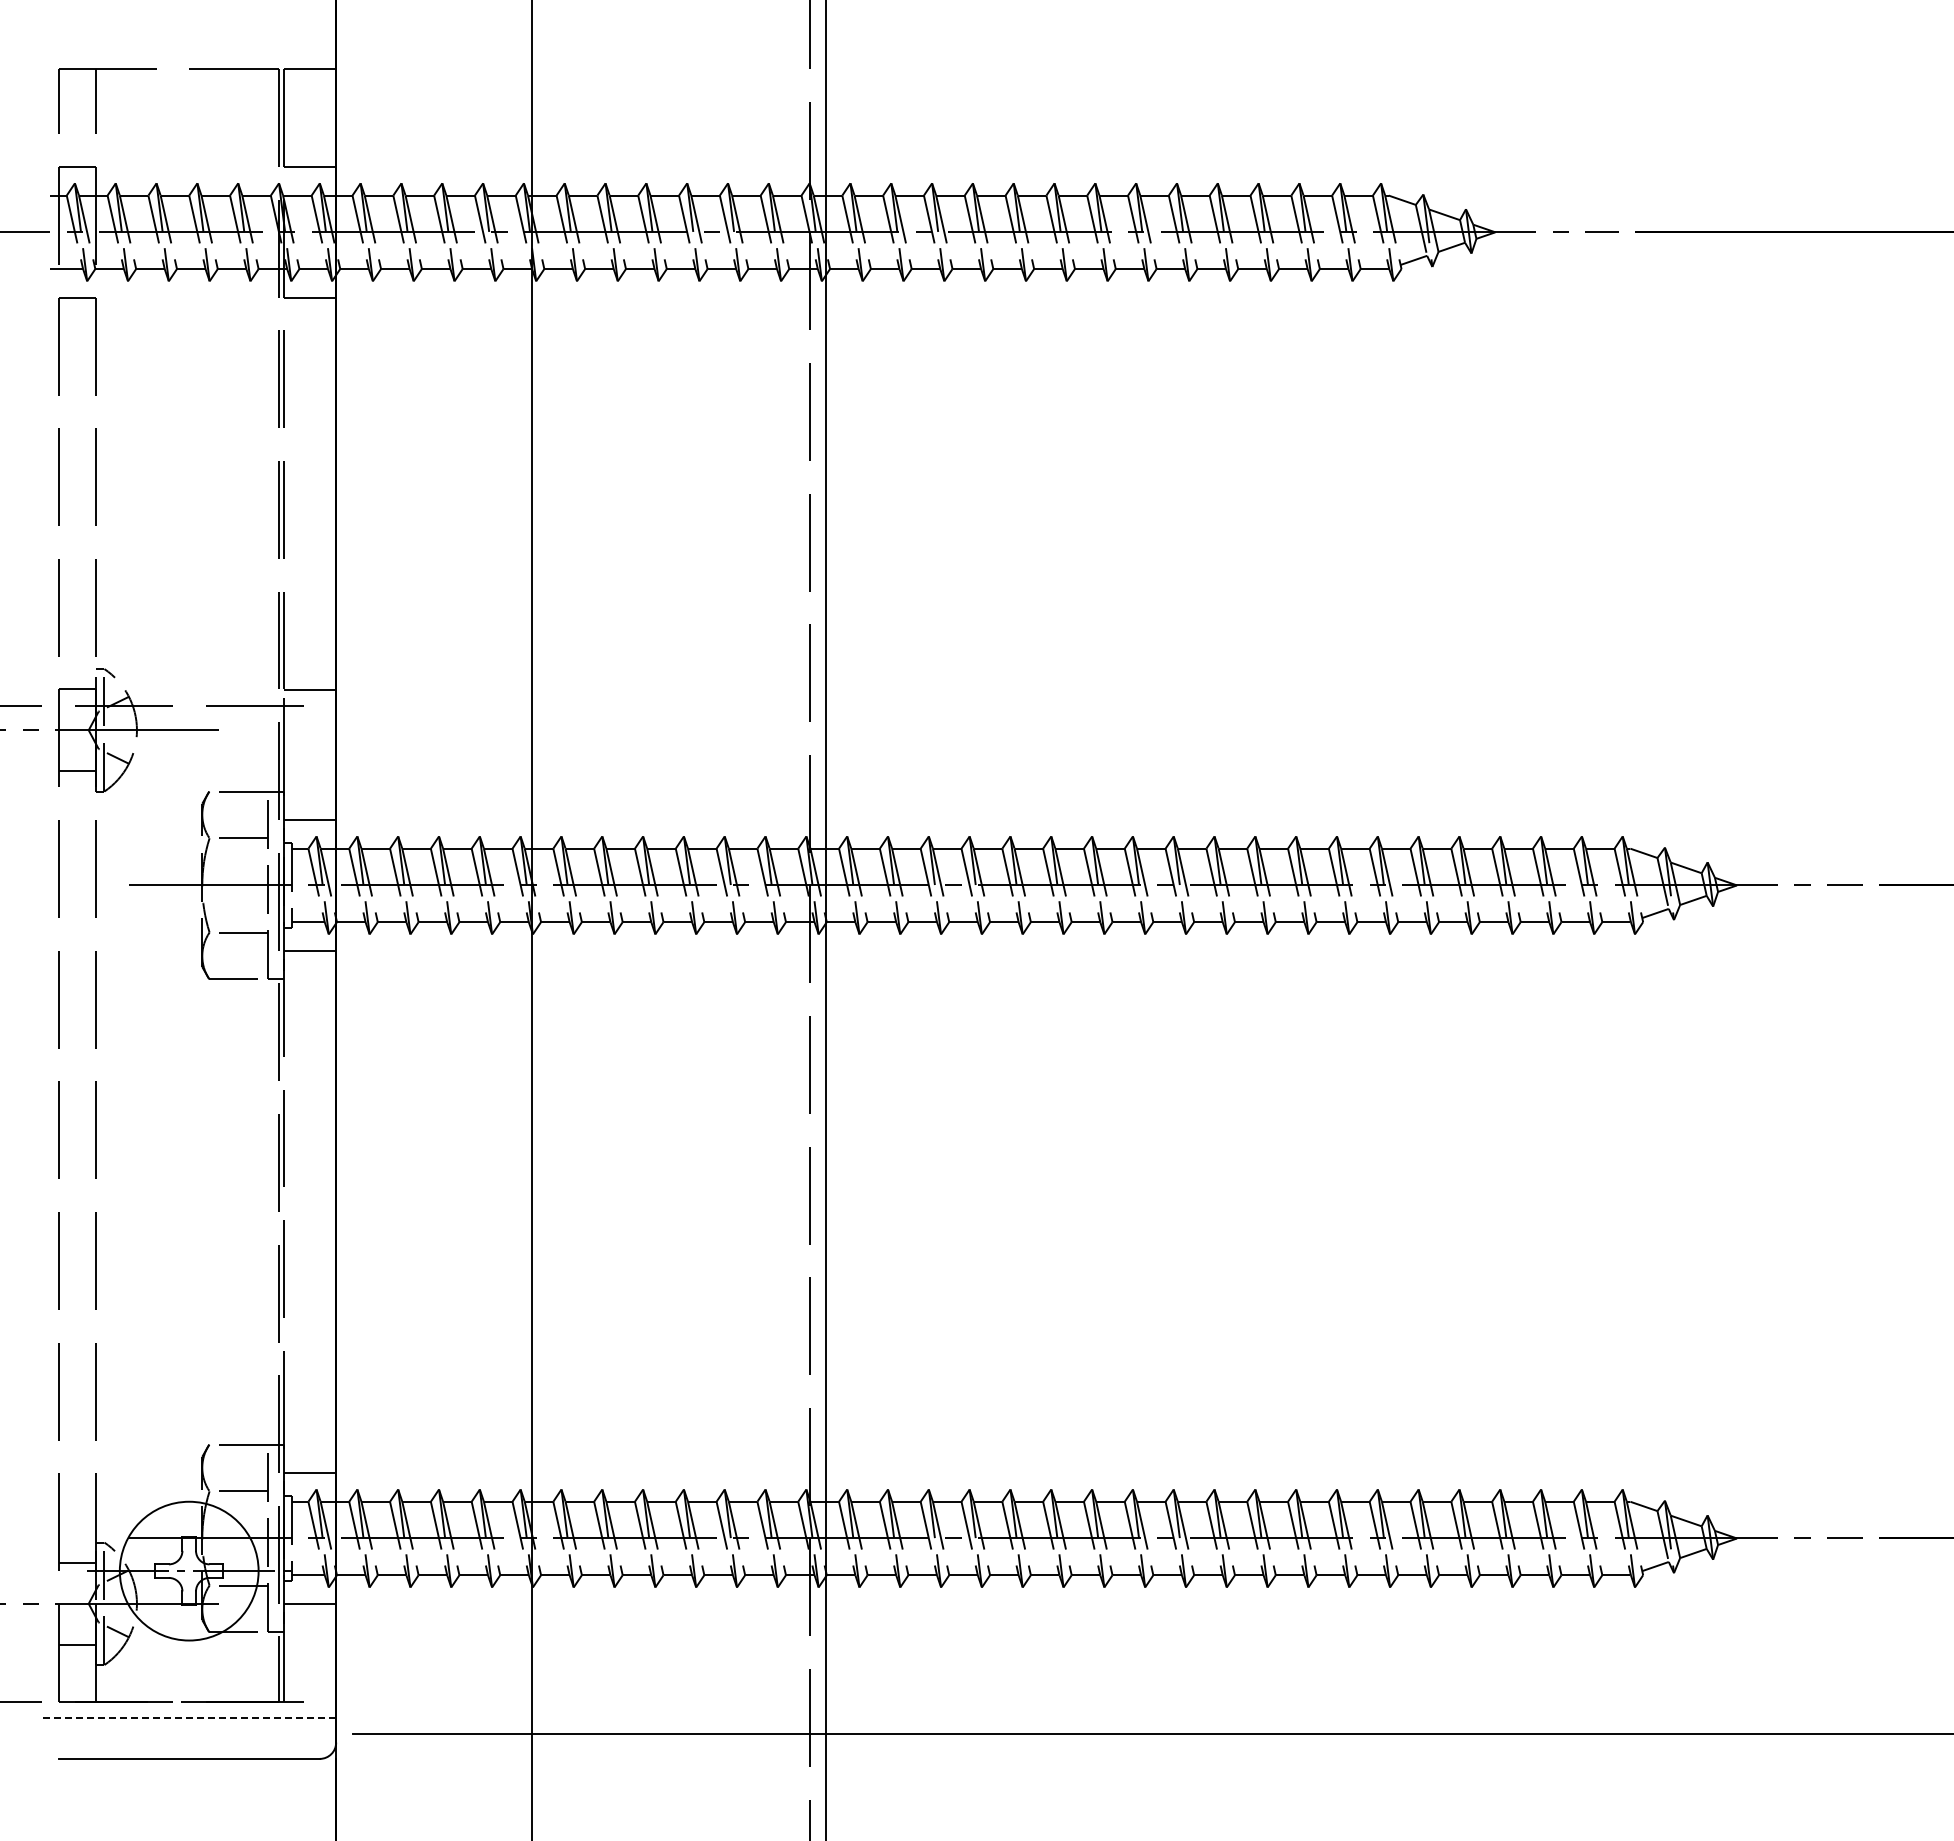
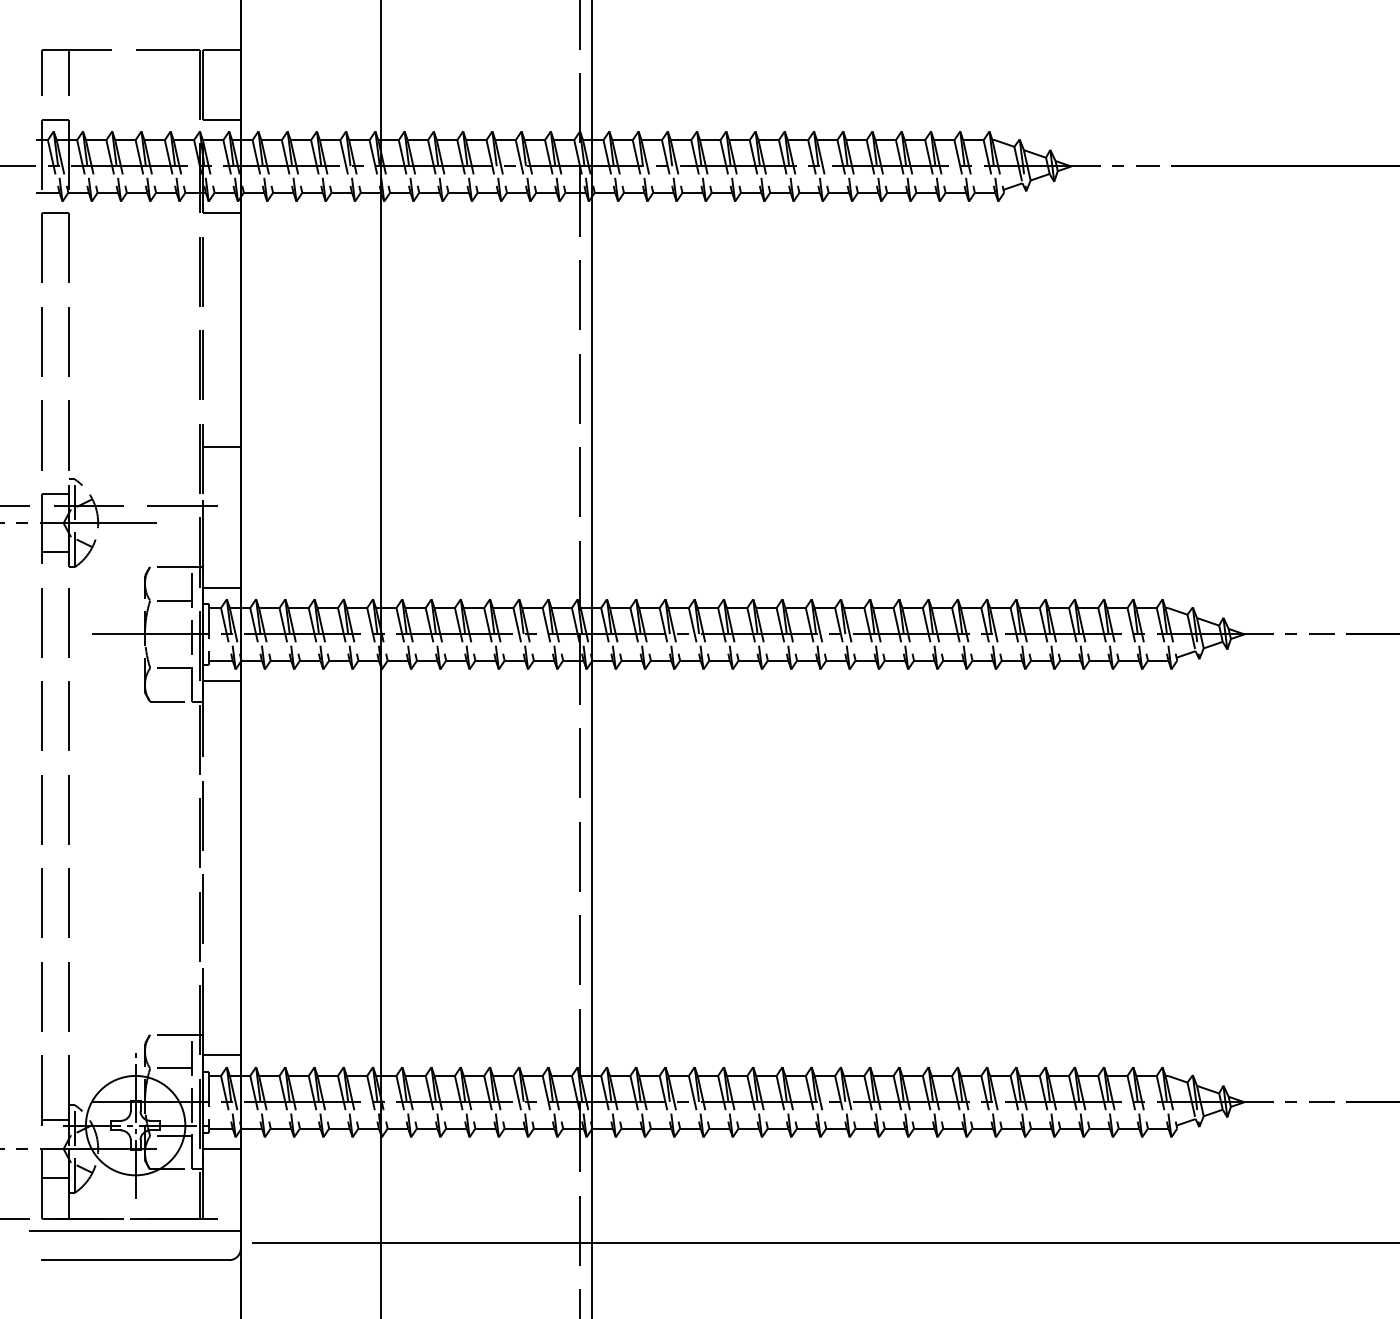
line: (309, 690) -> (221, 447), moved
line: (189, 1571) -> (135, 1125), added
line: (189, 1718) -> (135, 1231), dashed -> solid

